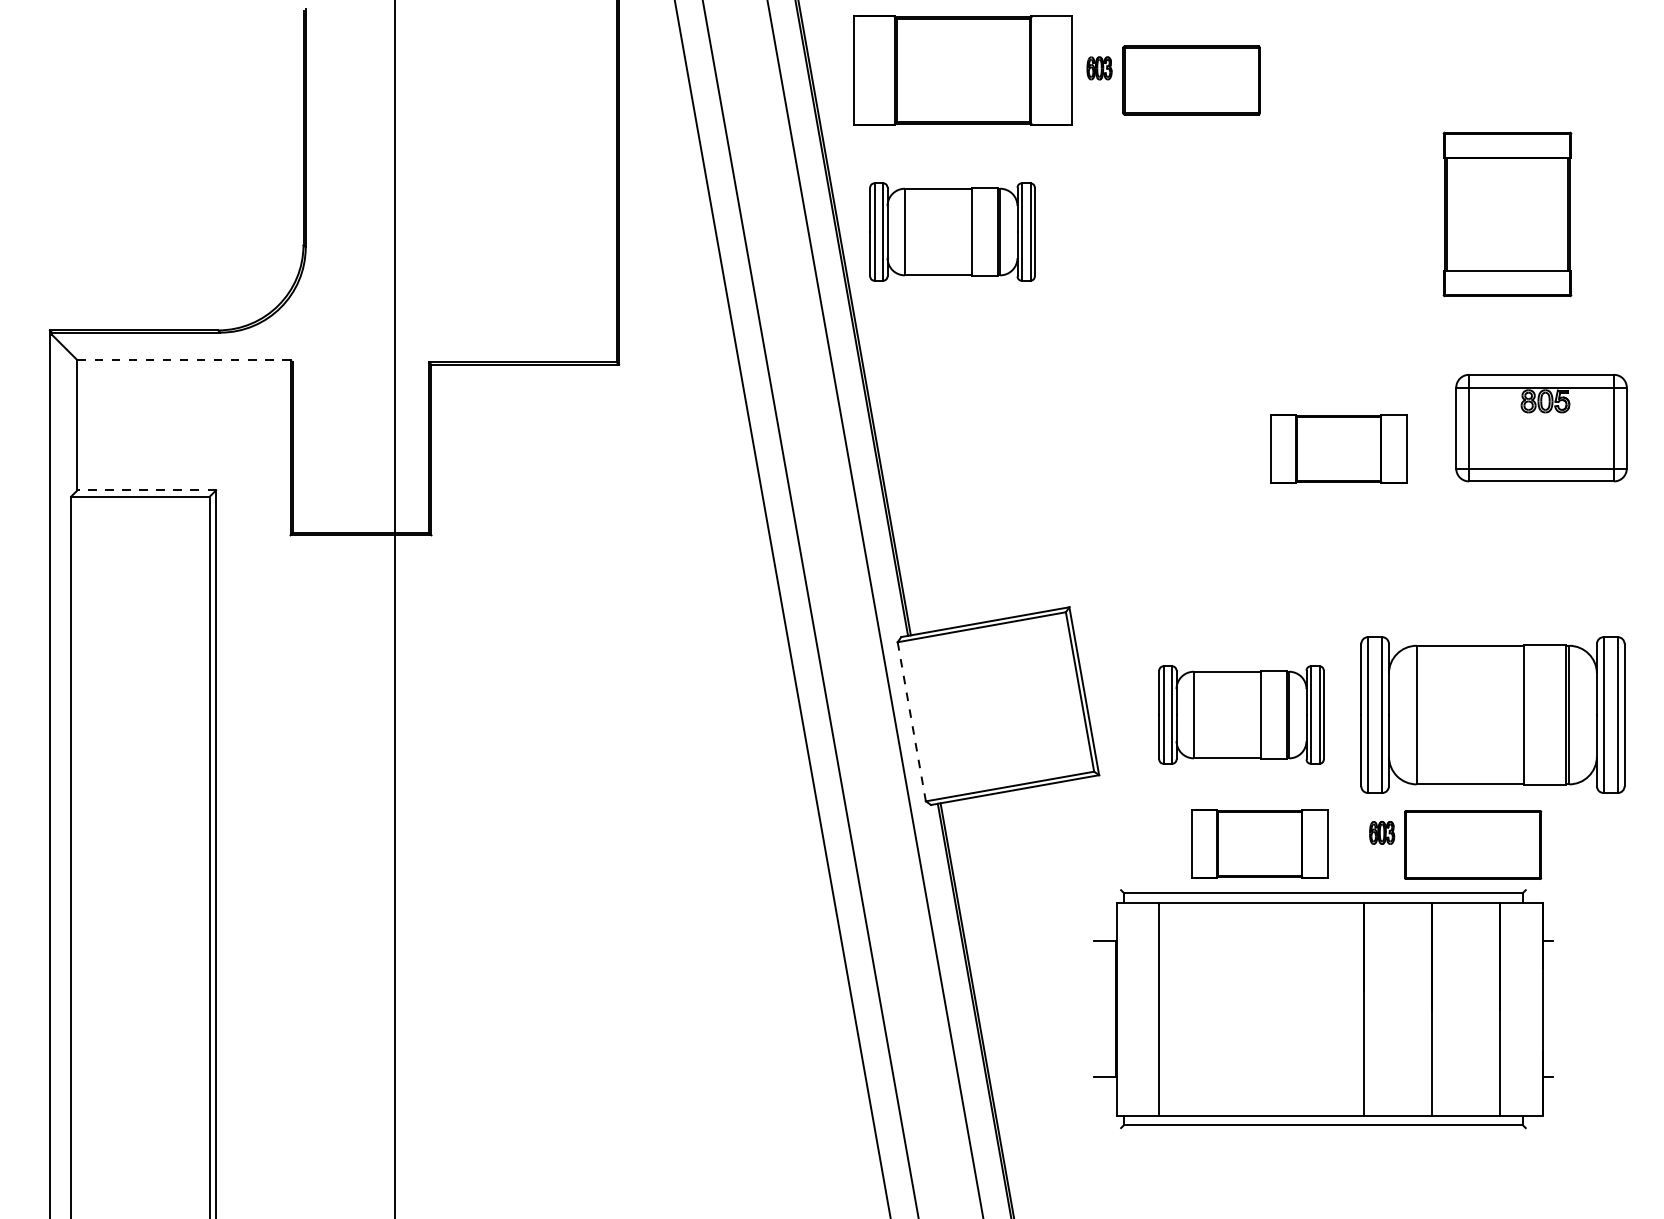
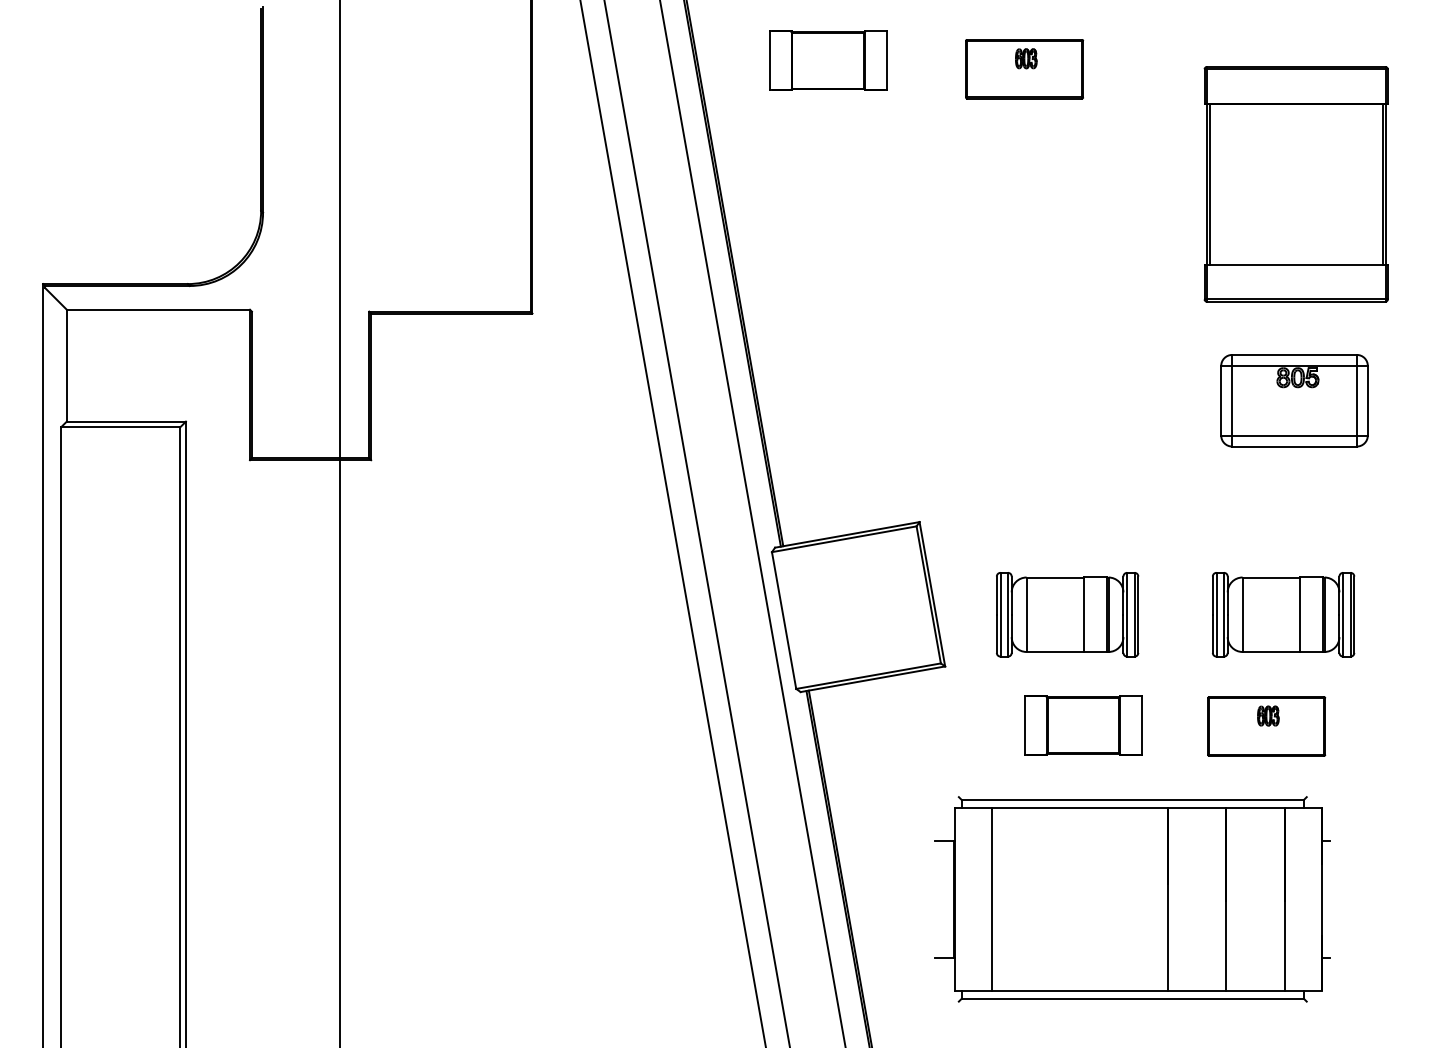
part: (1099, 68) -> (1026, 58), moved
part: (962, 70) -> (827, 60), size x0.62
part: (1507, 214) -> (1296, 184), size x1.67
part: (952, 231) -> (819, 199), removed
line: (184, 360) -> (158, 309), dashed -> solid
part: (1541, 428) -> (1294, 401), moved
part: (1338, 448) -> (1150, 385), removed
line: (146, 490) -> (126, 421), dashed -> solid
part: (1492, 714) -> (1283, 614), size x0.62
line: (911, 721) -> (783, 620), dashed -> solid
part: (1382, 832) -> (1268, 715), moved
part: (1323, 1009) -> (1132, 899), moved

